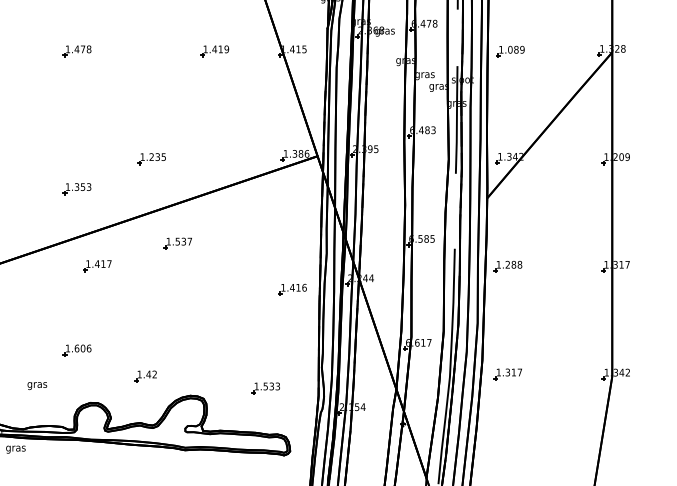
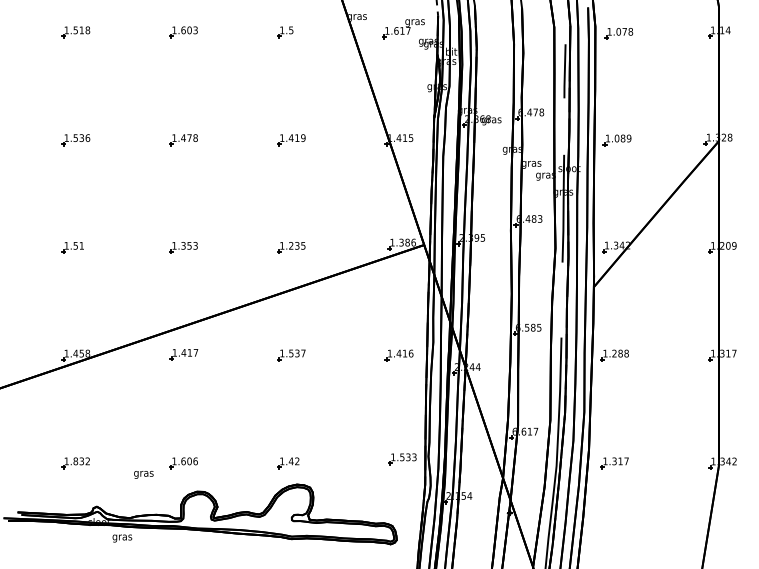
part: (214, 51) -> (291, 140), moved
part: (151, 158) -> (291, 247), moved
part: (76, 188) -> (183, 247), moved
part: (177, 243) -> (291, 355), moved
part: (96, 265) -> (183, 354), moved
part: (291, 289) -> (398, 355), moved
part: (76, 350) -> (183, 463), moved
part: (145, 376) -> (288, 463), moved
part: (265, 388) -> (402, 459), moved

